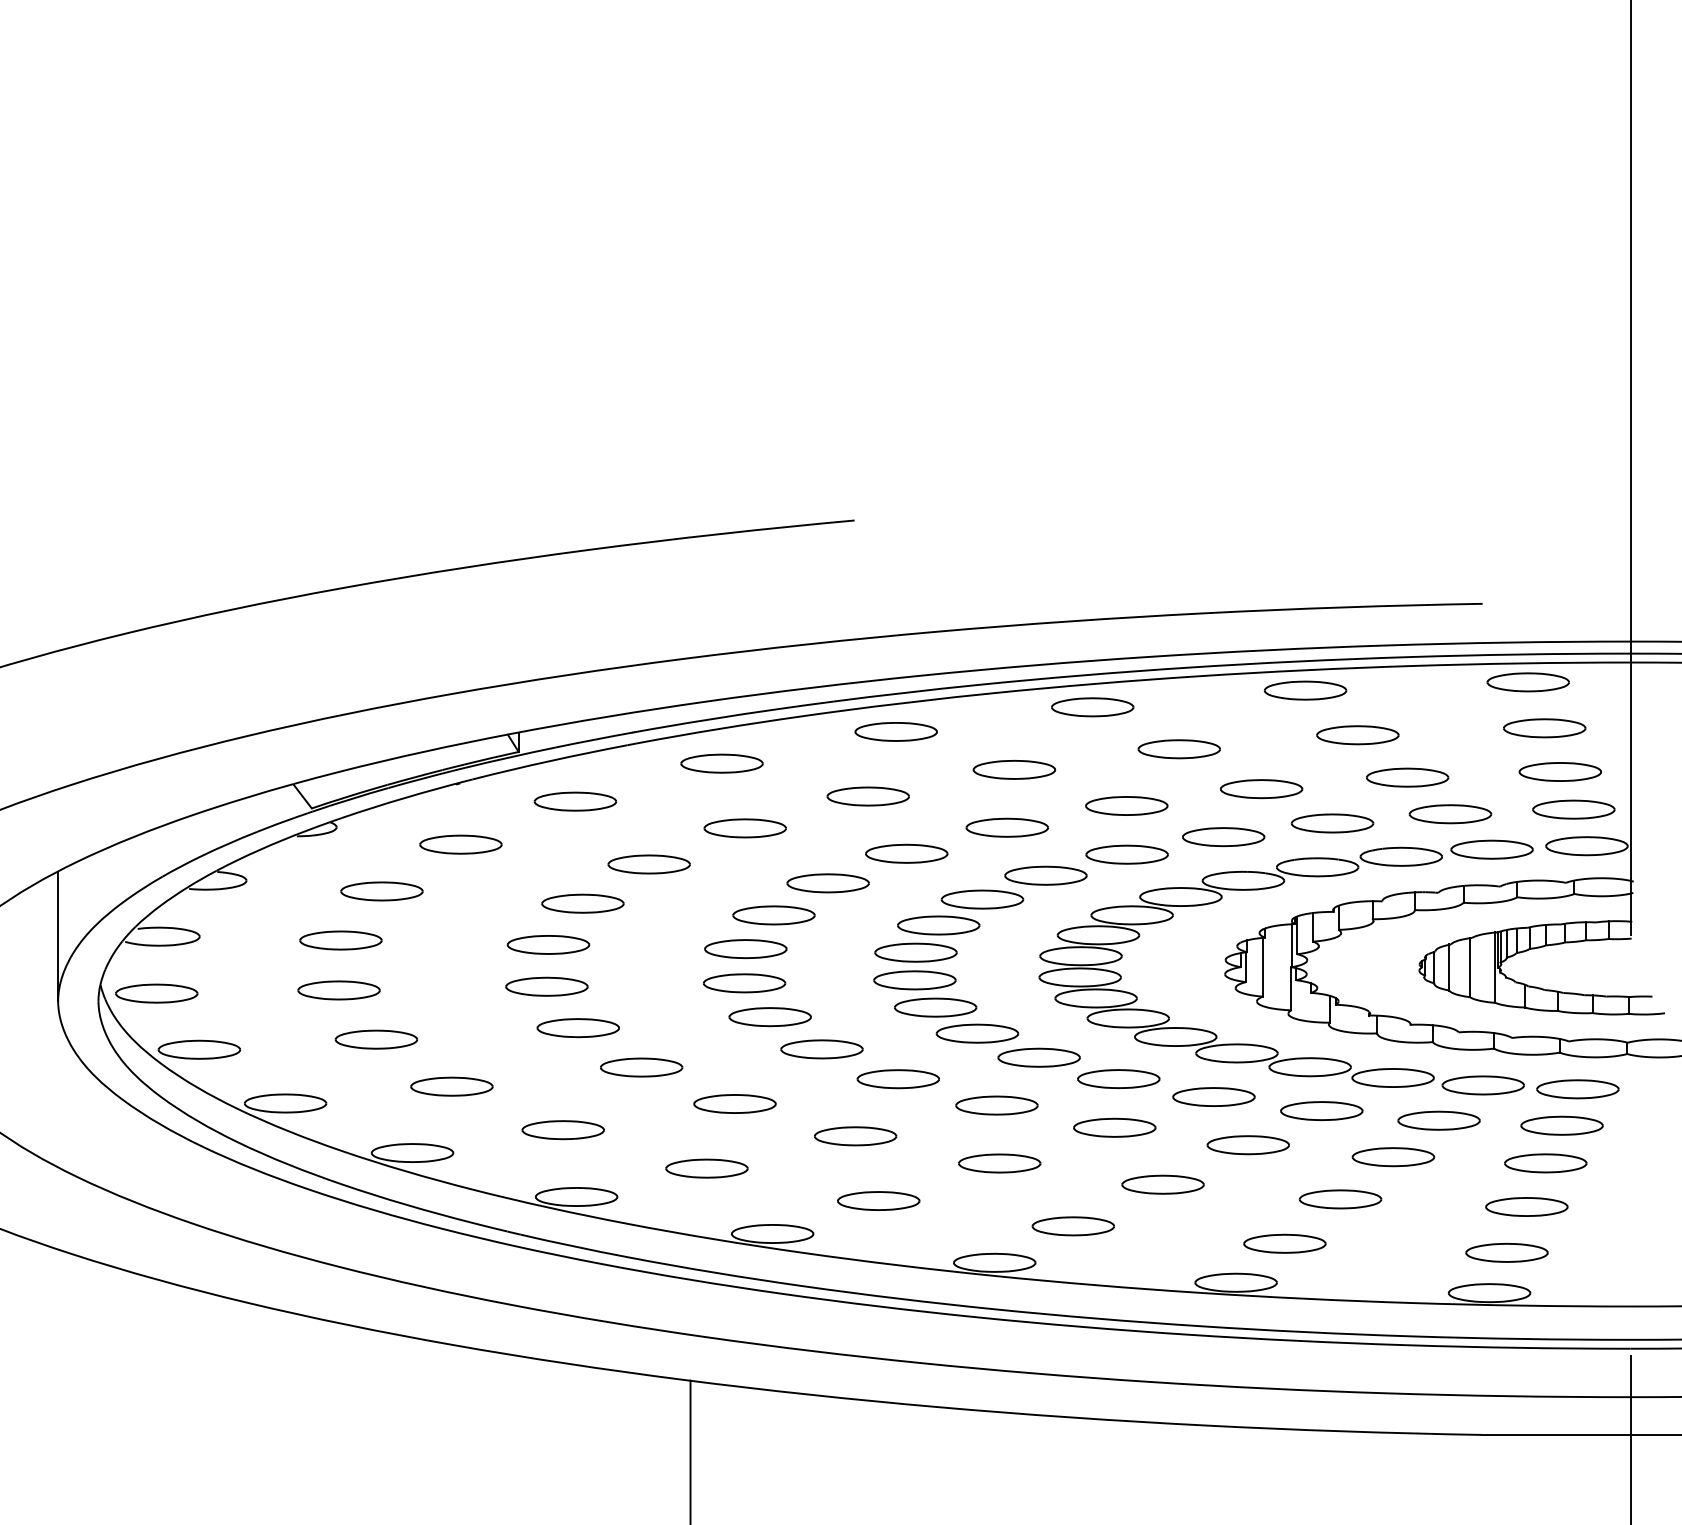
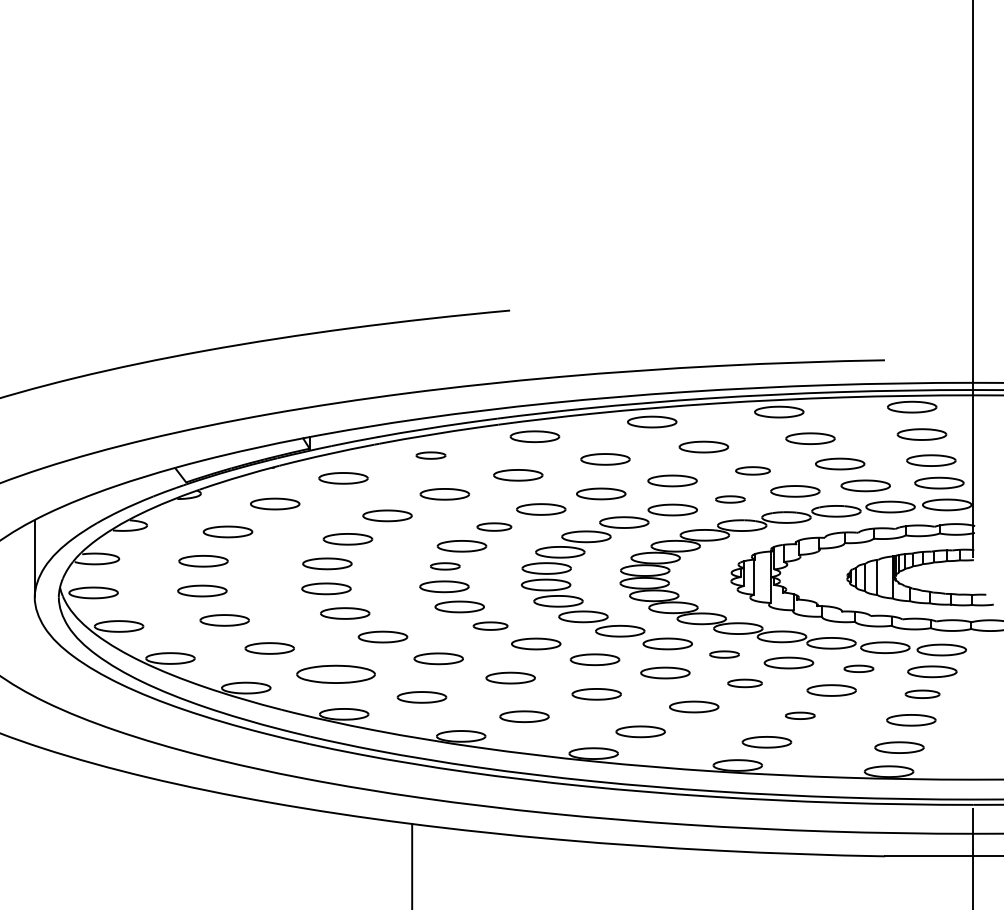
part: (721, 763) -> (430, 455), size x0.6
part: (1260, 788) -> (752, 470), size x0.7
part: (1223, 837) -> (730, 499), size x0.6
part: (828, 882) -> (494, 526), size x0.7
part: (746, 949) -> (445, 566), size x0.6
part: (821, 1048) -> (490, 625), size x0.7
part: (1213, 1096) -> (724, 654), size x0.6
part: (1438, 1120) -> (858, 668), size x0.6
part: (563, 1130) -> (336, 674), size x1.6
part: (1247, 1145) -> (744, 683), size x0.7
part: (1545, 1163) -> (922, 694), size x0.7
part: (1341, 1198) -> (800, 715), size x0.6

